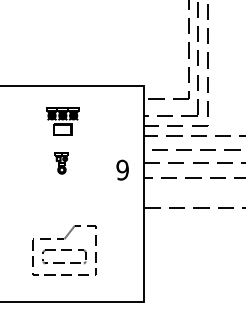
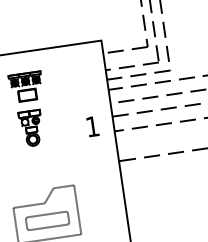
part: (61, 163) -> (31, 128), size x1.67
text: (122, 169) -> (92, 126), 9 -> 1

